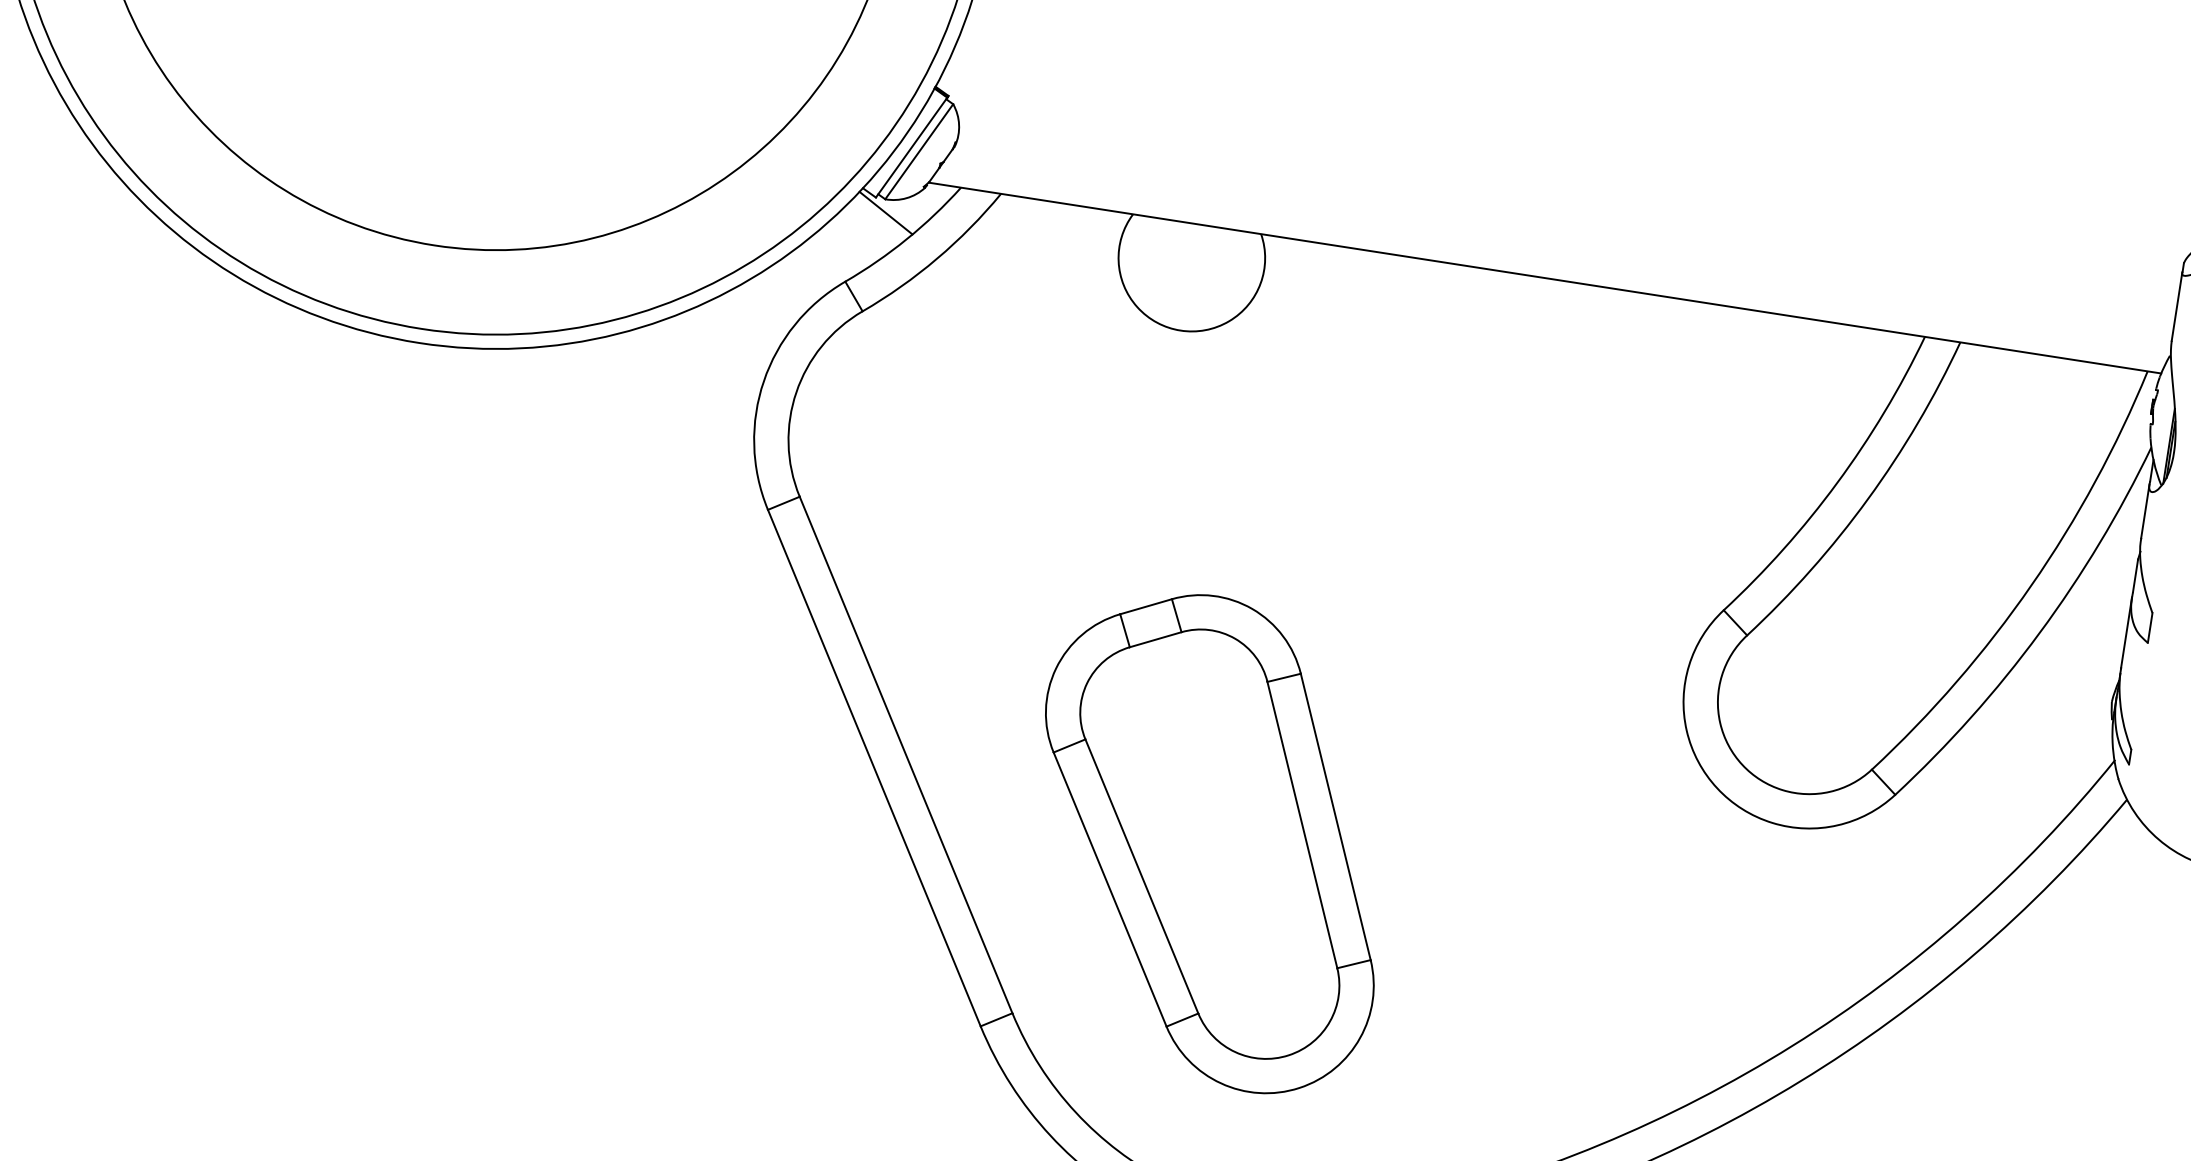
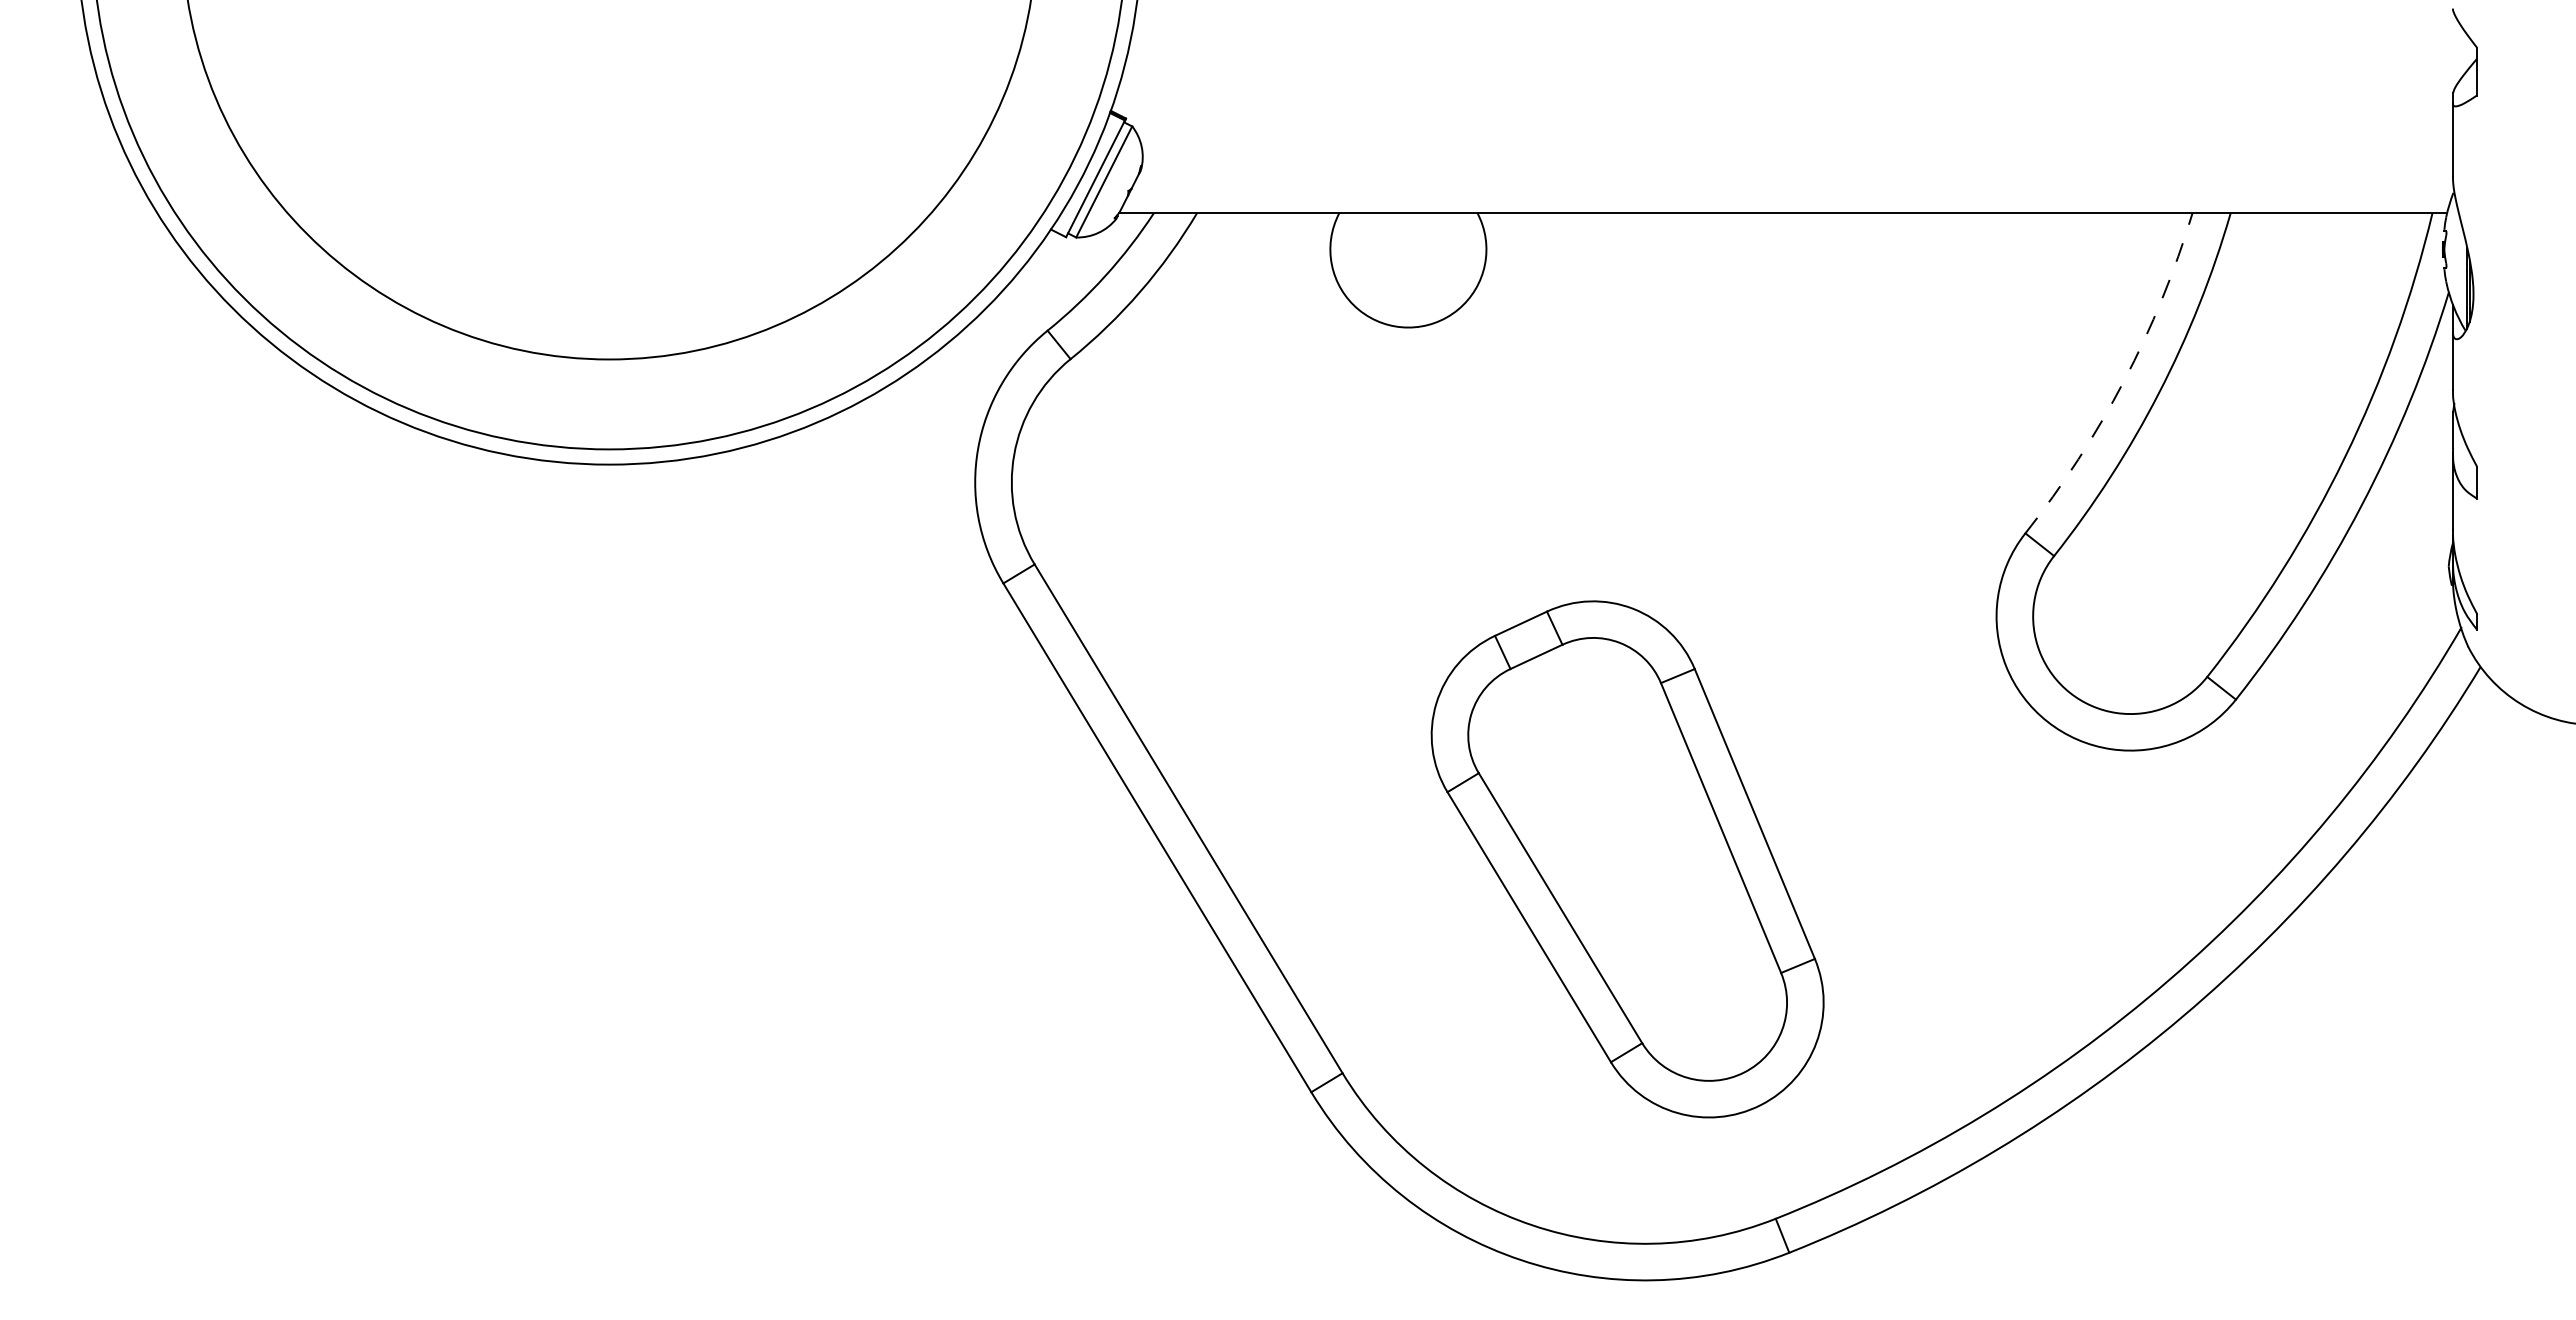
line: (885, 212) -> (1078, 251), removed
arc: (1837, 483) -> (2124, 381), solid -> dashed
part: (1211, 840) -> (1627, 859), moved

